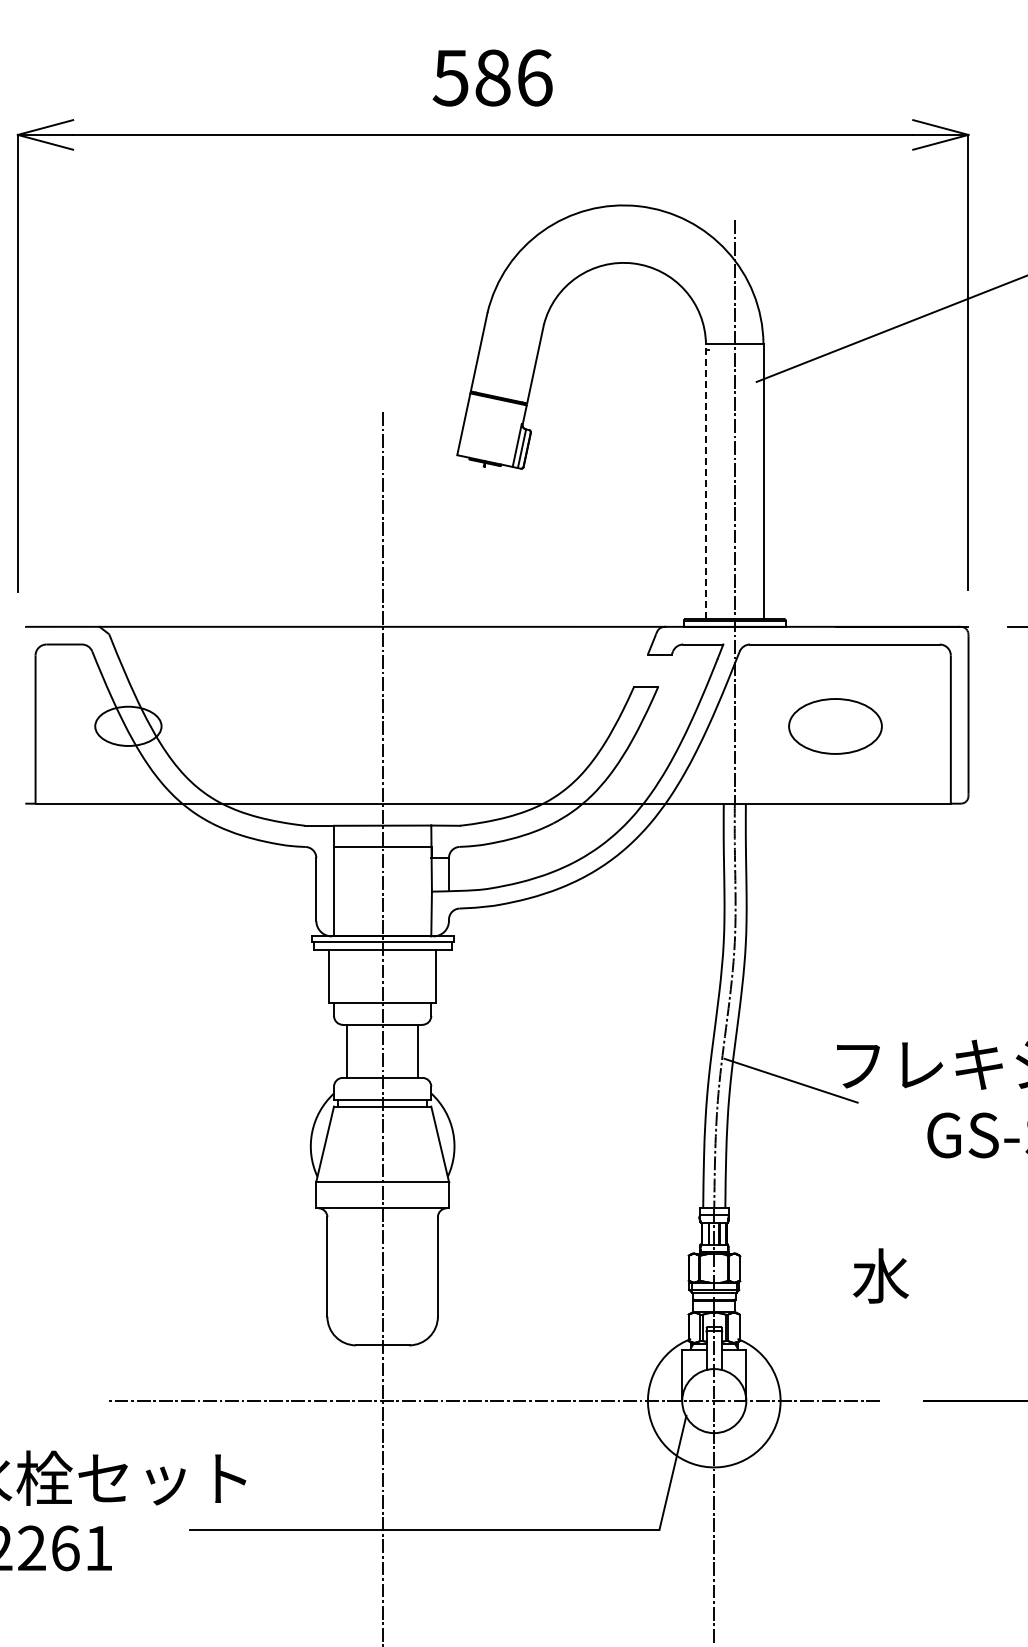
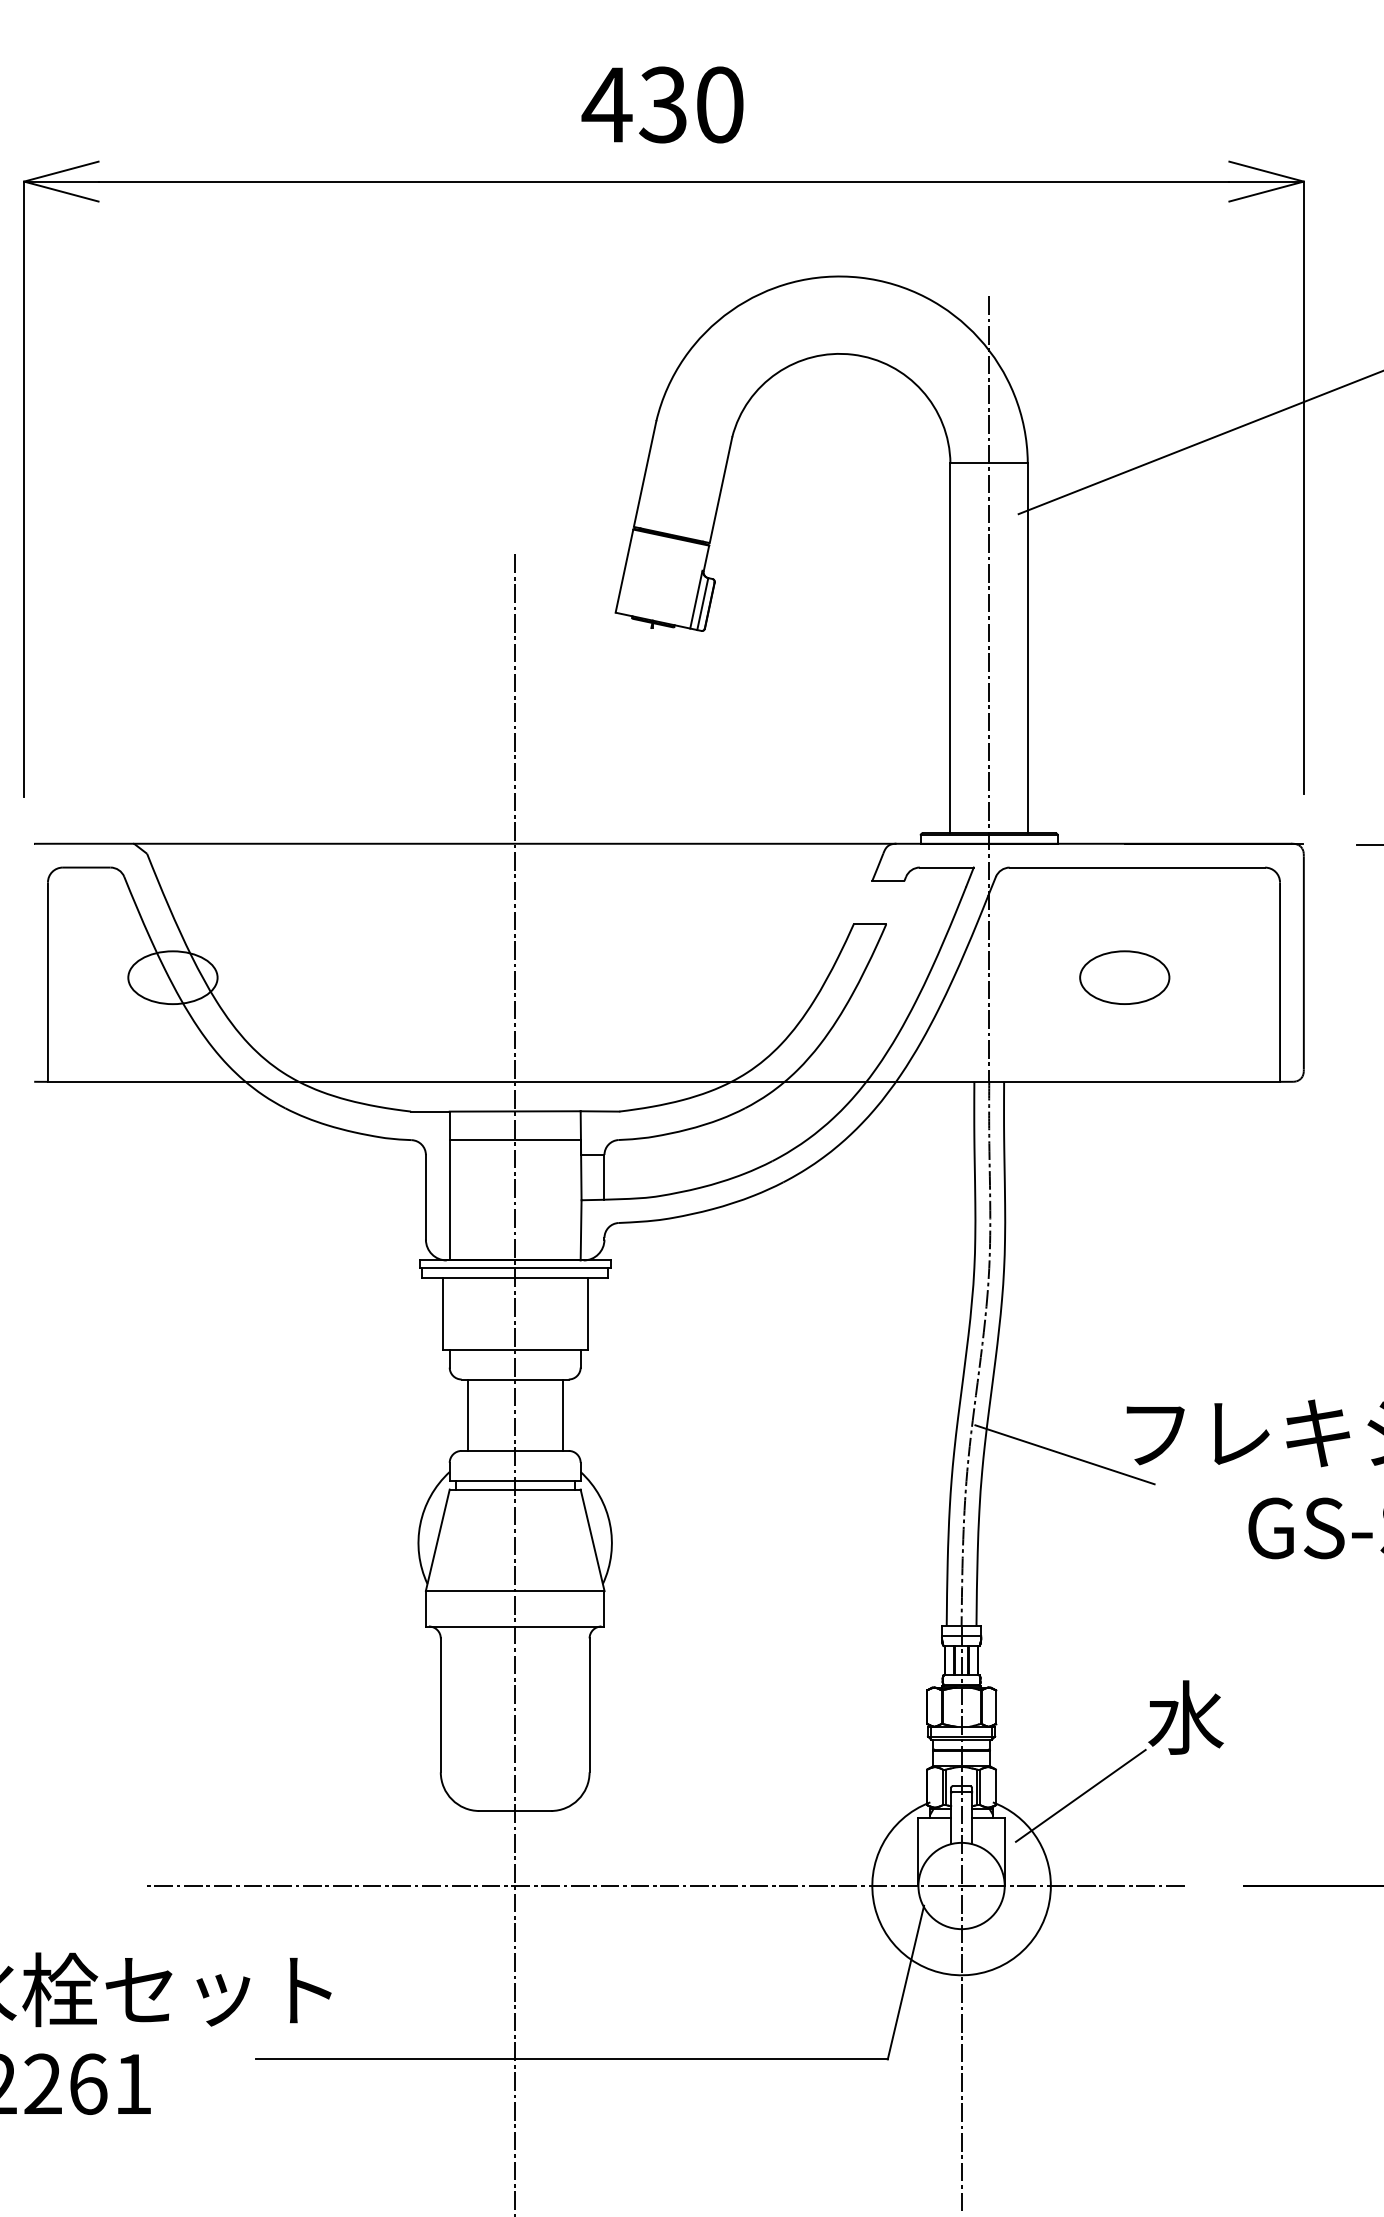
text: (492, 77) -> (663, 104), 586 -> 430
line: (705, 481) -> (949, 648), dashed -> solid
part: (835, 725) -> (1124, 976), size x0.71
line: (802, 1334) -> (1080, 1796), added

